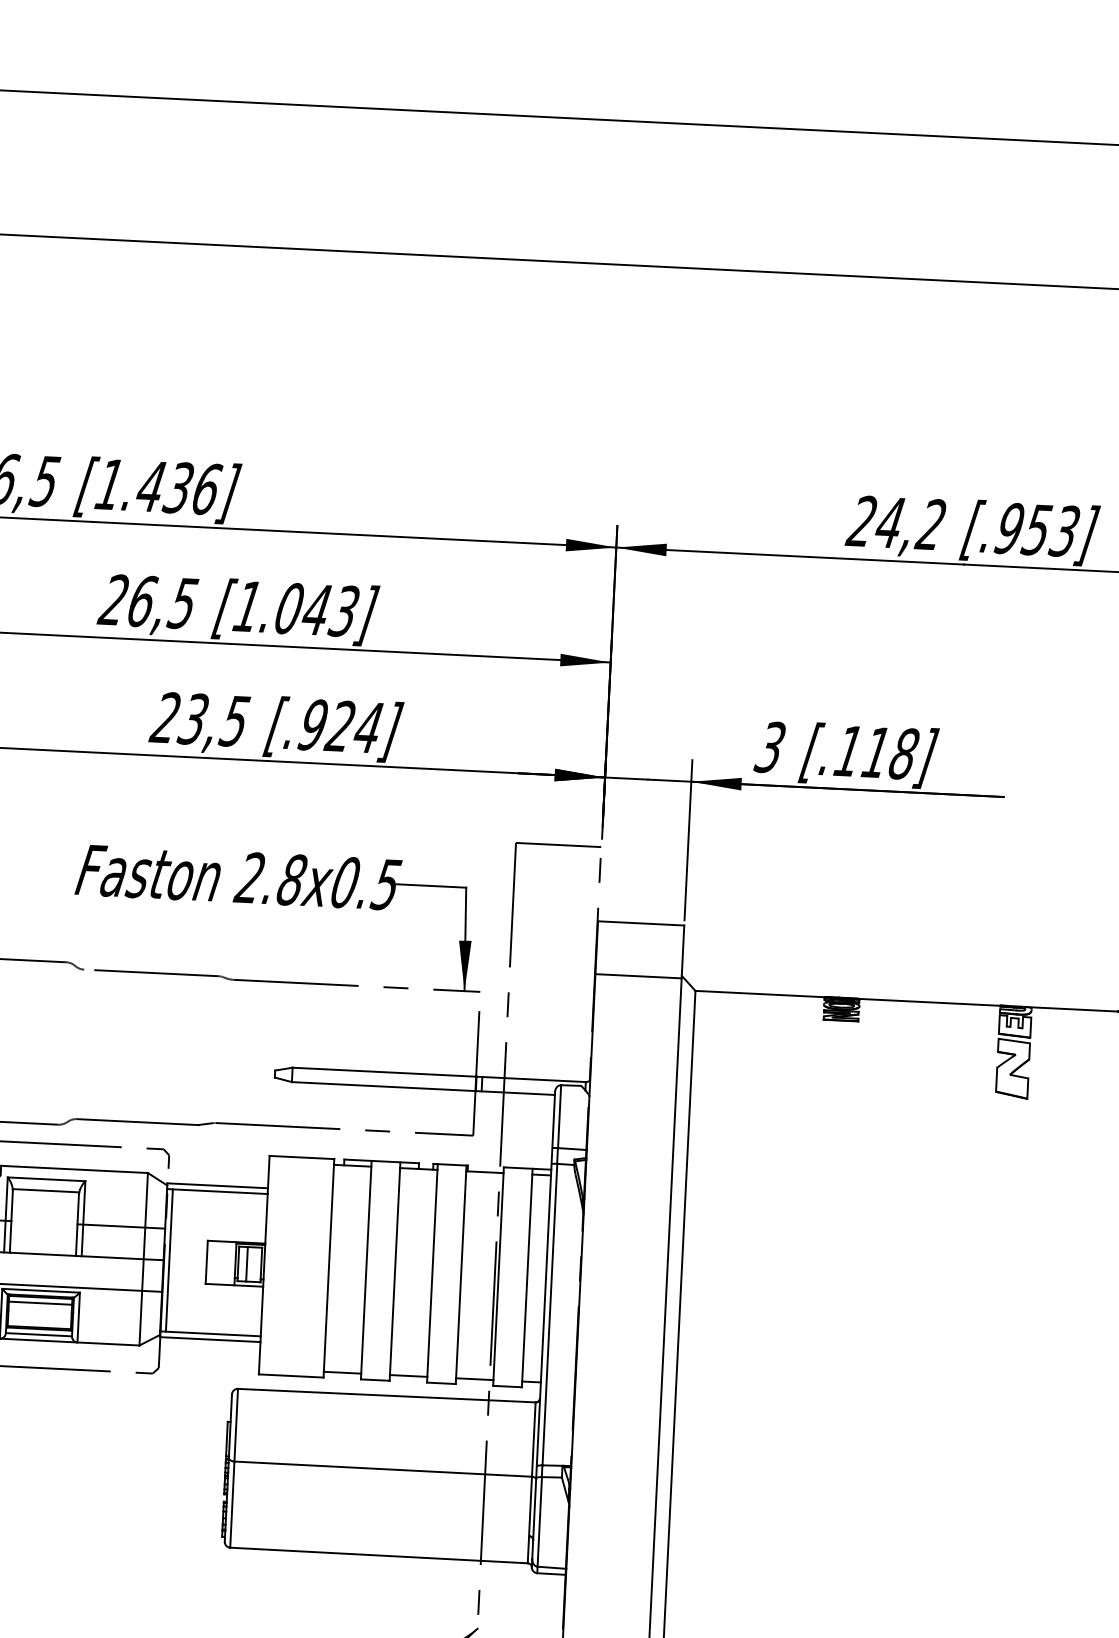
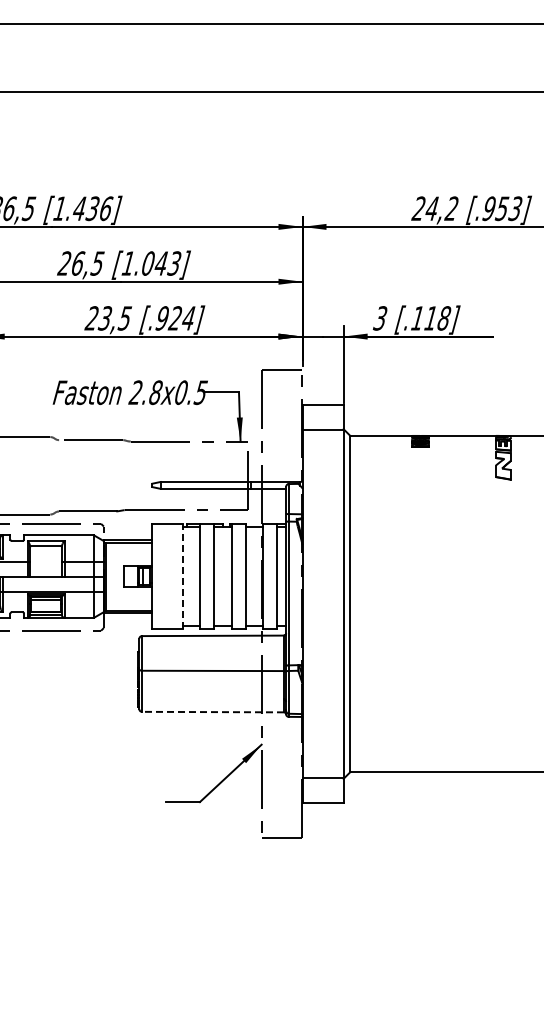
line: (328, 1268) -> (182, 576), solid -> dashed
line: (379, 1556) -> (213, 712), solid -> dashed

